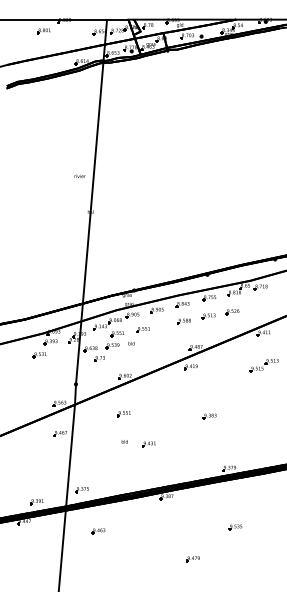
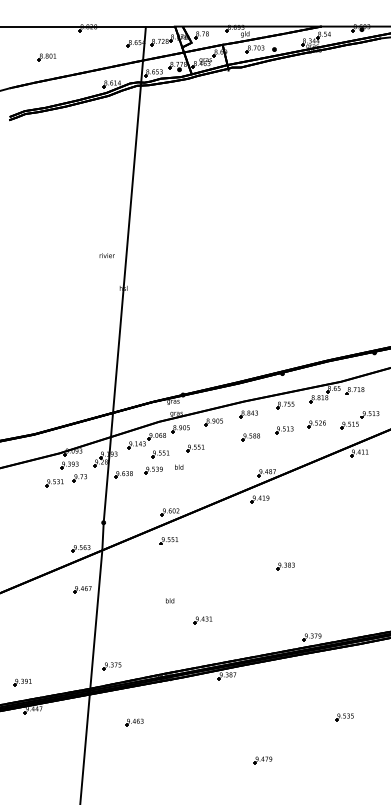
part: (43, 31) -> (46, 57), moved
text: (79, 176) -> (106, 255), moved
part: (99, 359) -> (79, 478), moved
part: (264, 365) -> (359, 420), moved
part: (123, 413) -> (168, 540), moved
part: (148, 444) -> (202, 620), moved
part: (36, 501) -> (22, 682), moved
part: (235, 527) -> (344, 717), moved

